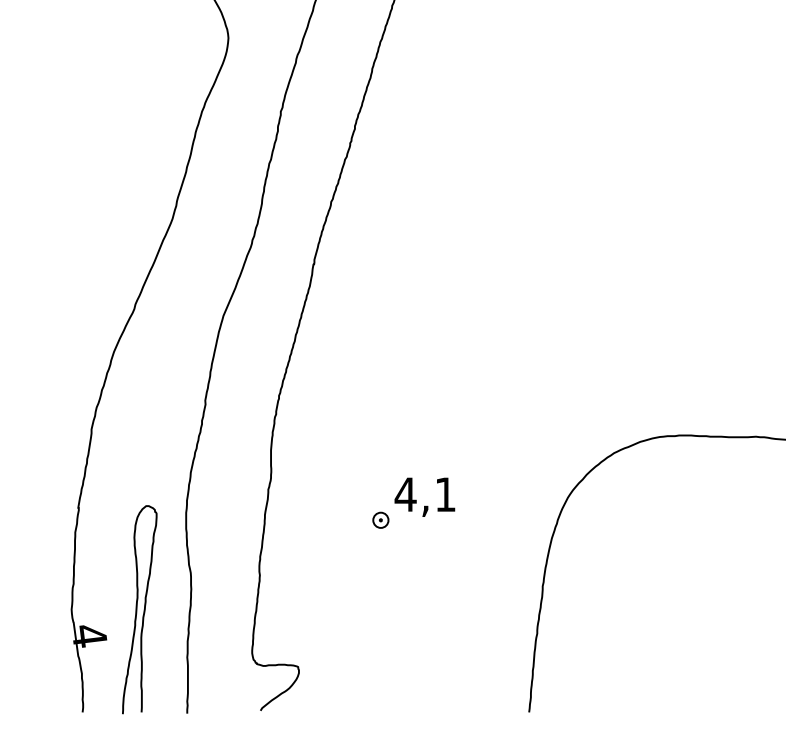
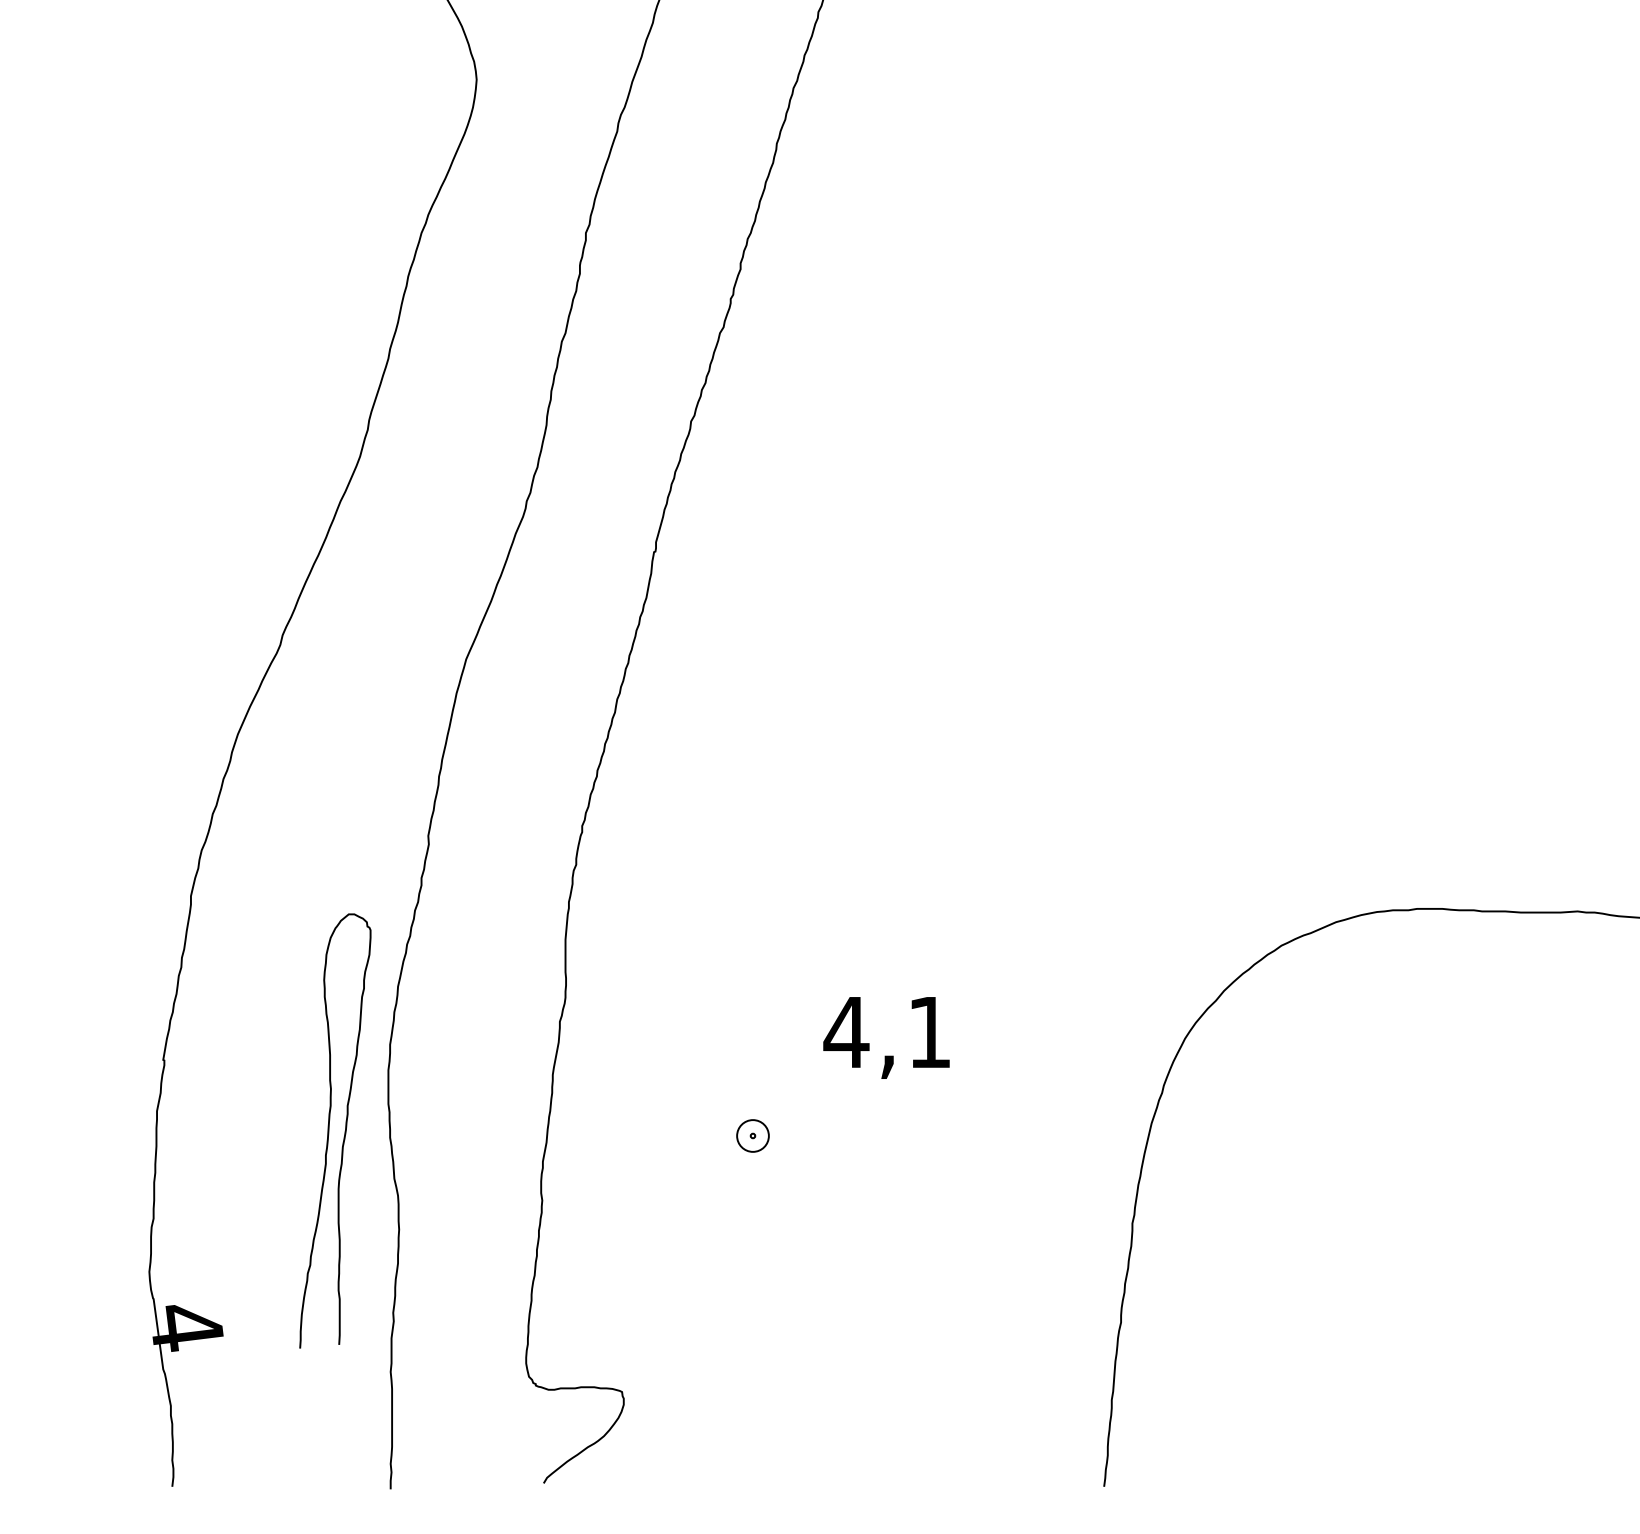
part: (380, 519) -> (752, 1134), moved
curve: (137, 609) -> (330, 1130), moved

